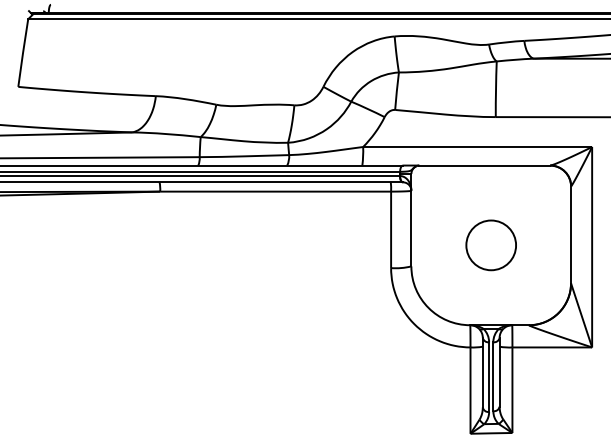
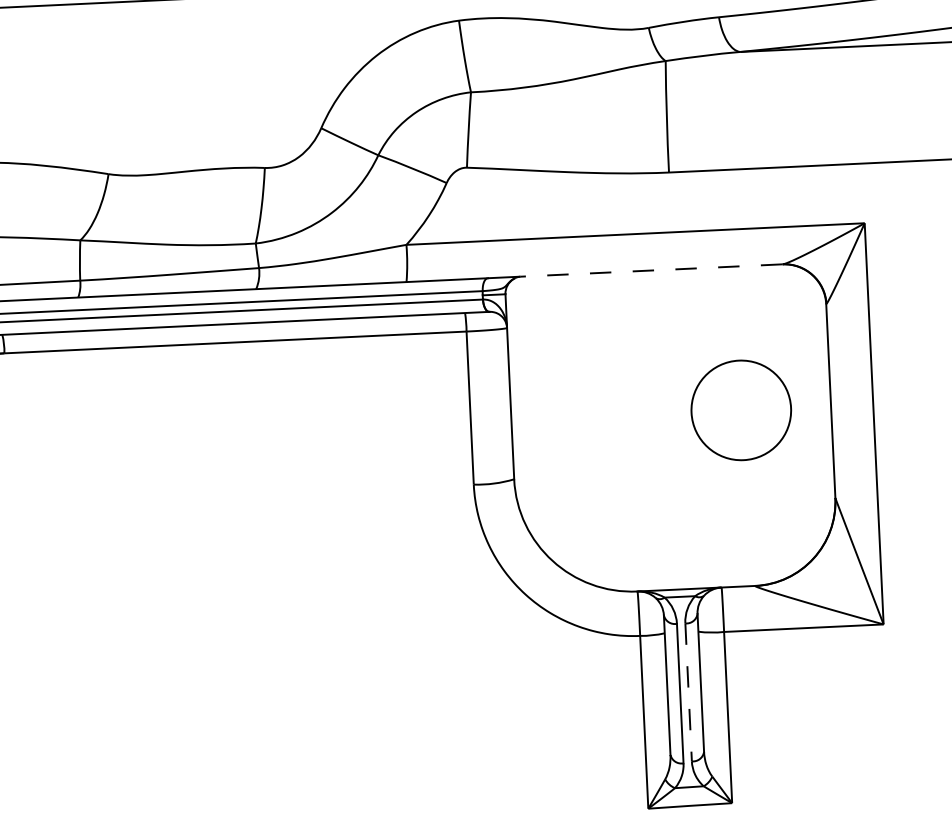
line: (484, 165) -> (651, 270), solid -> dashed
circle: (490, 245) -> (739, 410), moved
line: (493, 377) -> (689, 693), solid -> dashed

